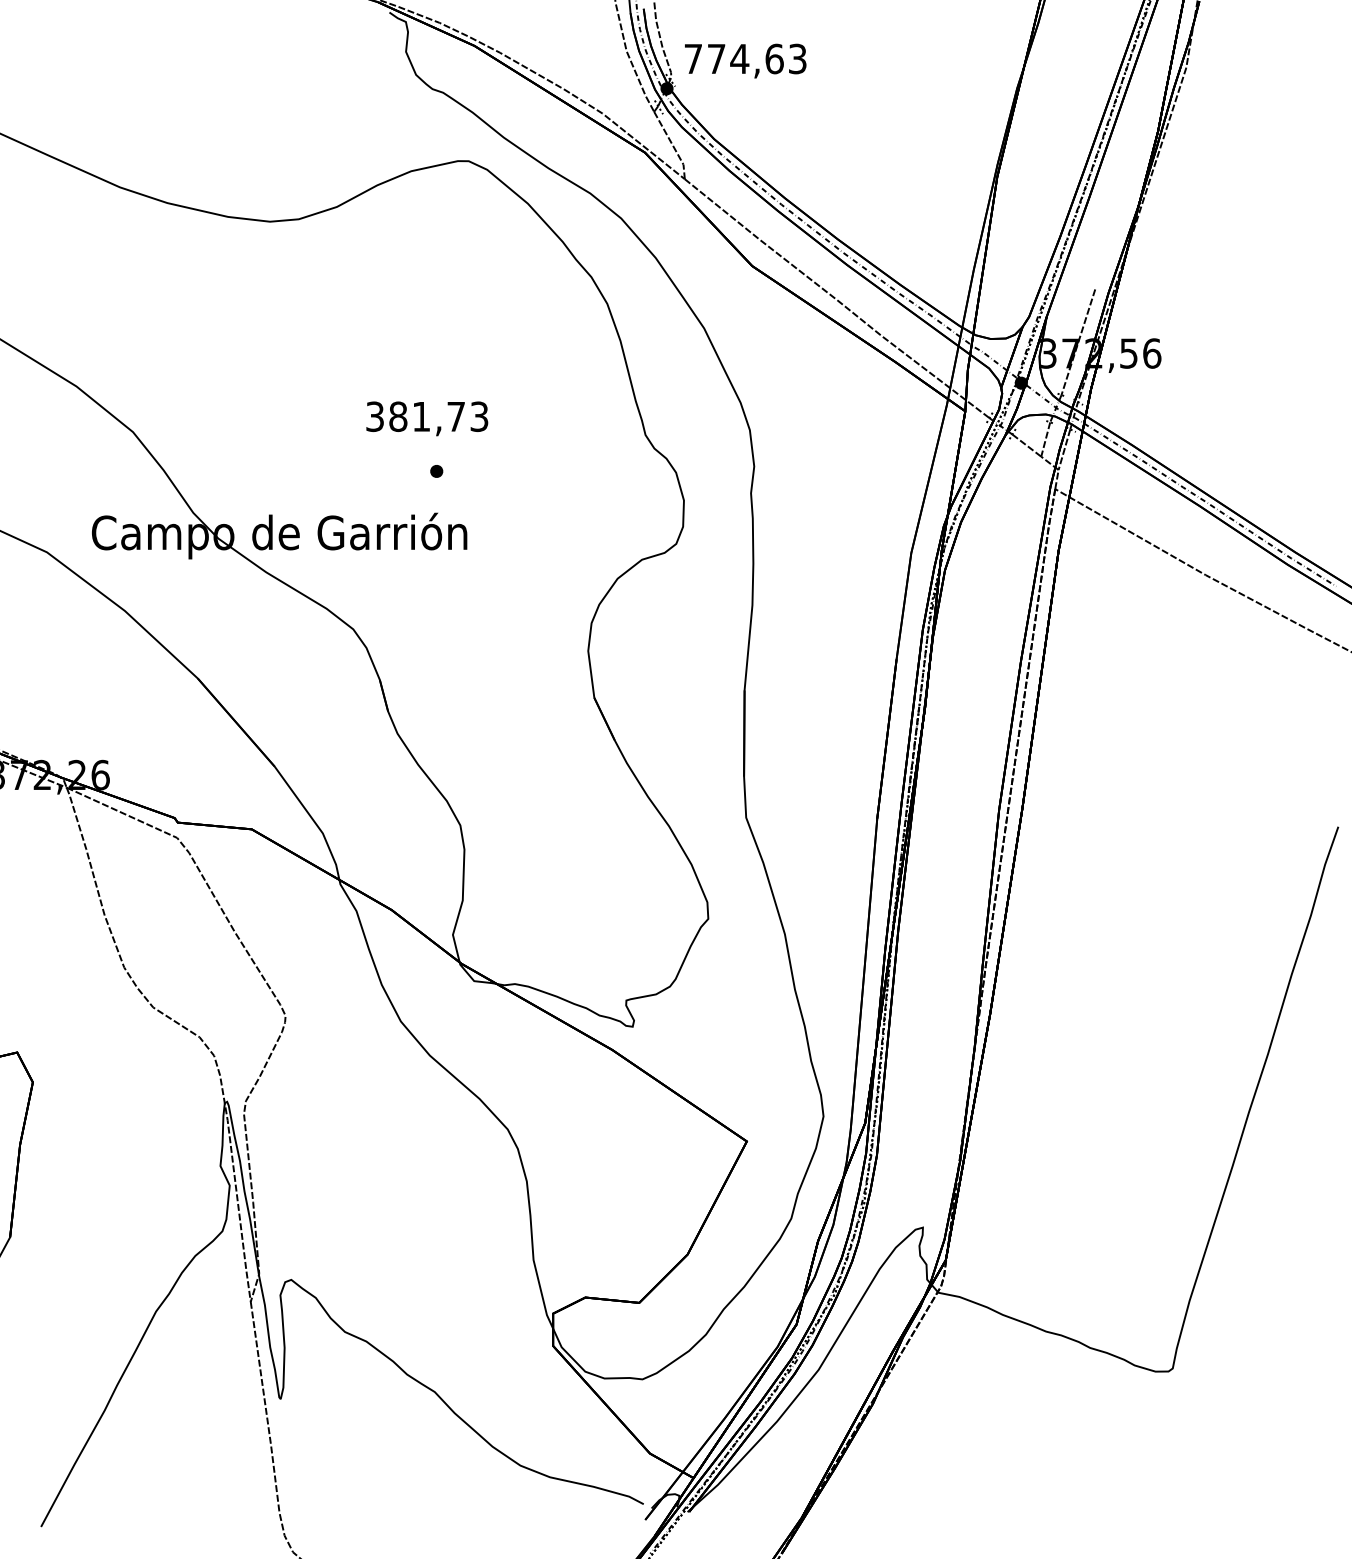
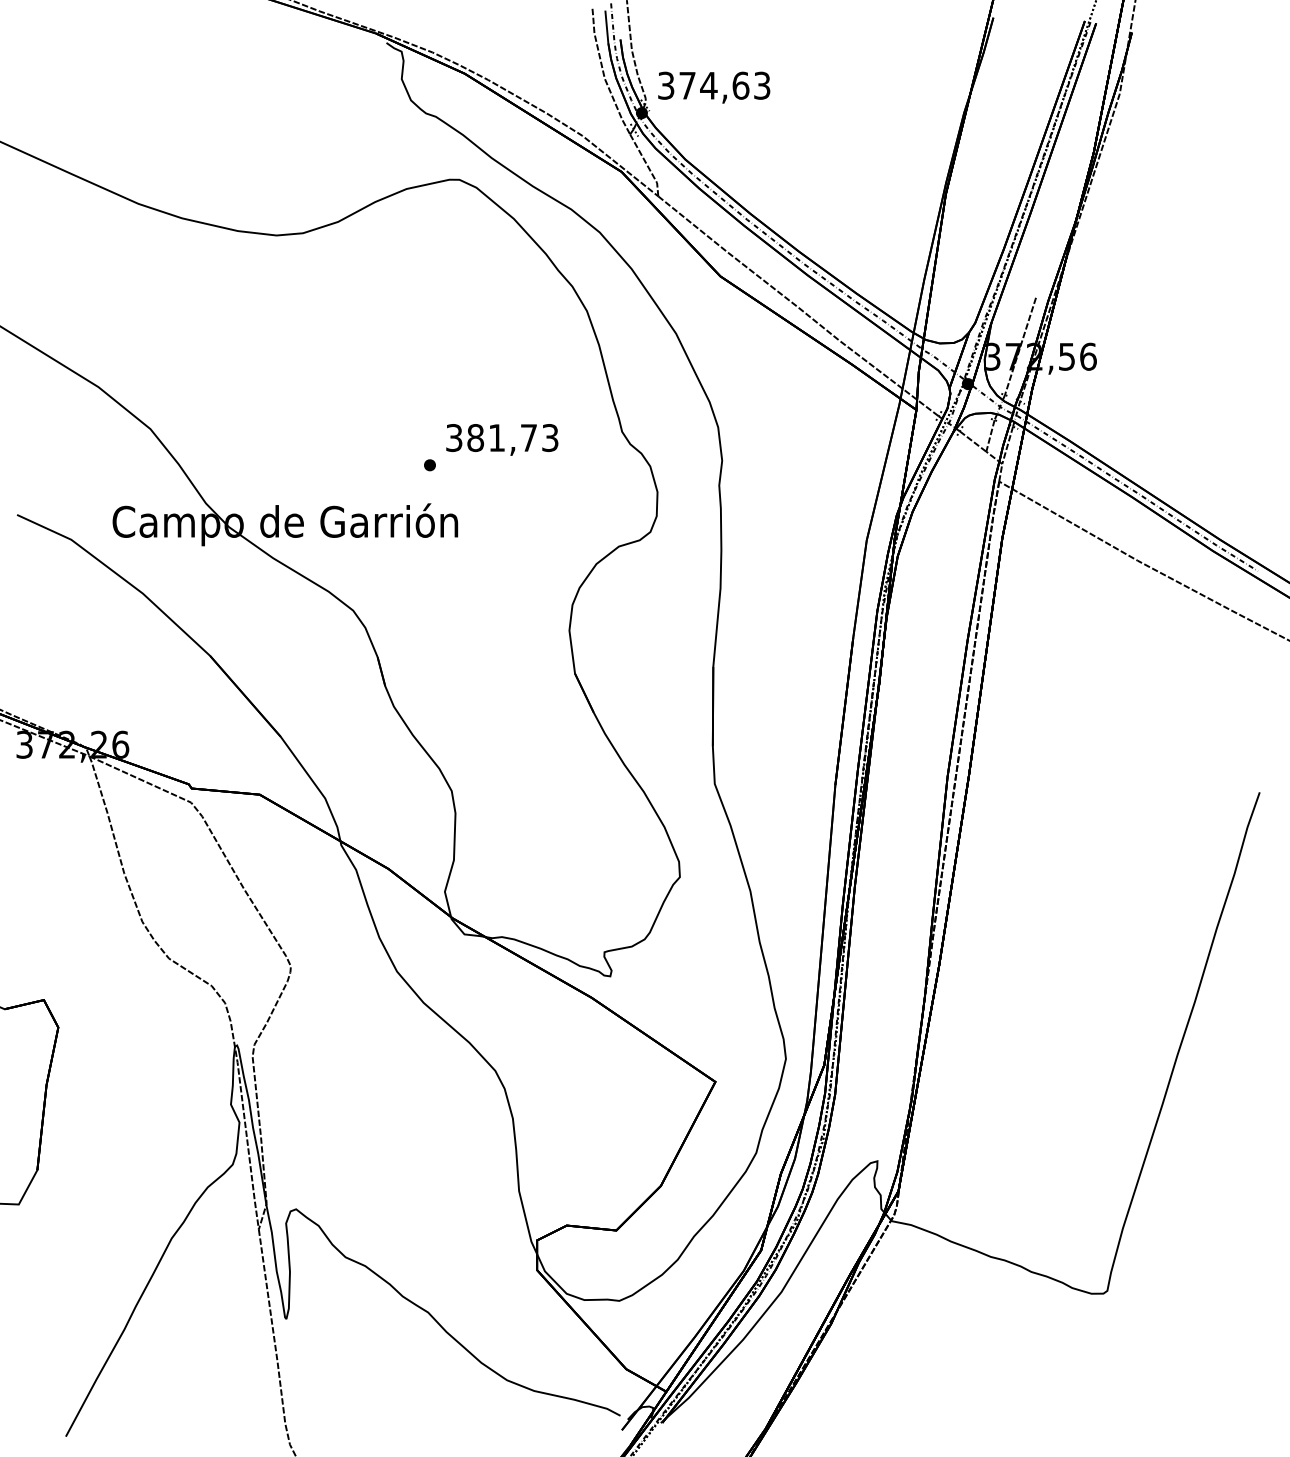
text: (693, 58) -> (666, 85), 774,63 -> 374,63
text: (427, 418) -> (502, 439), moved

